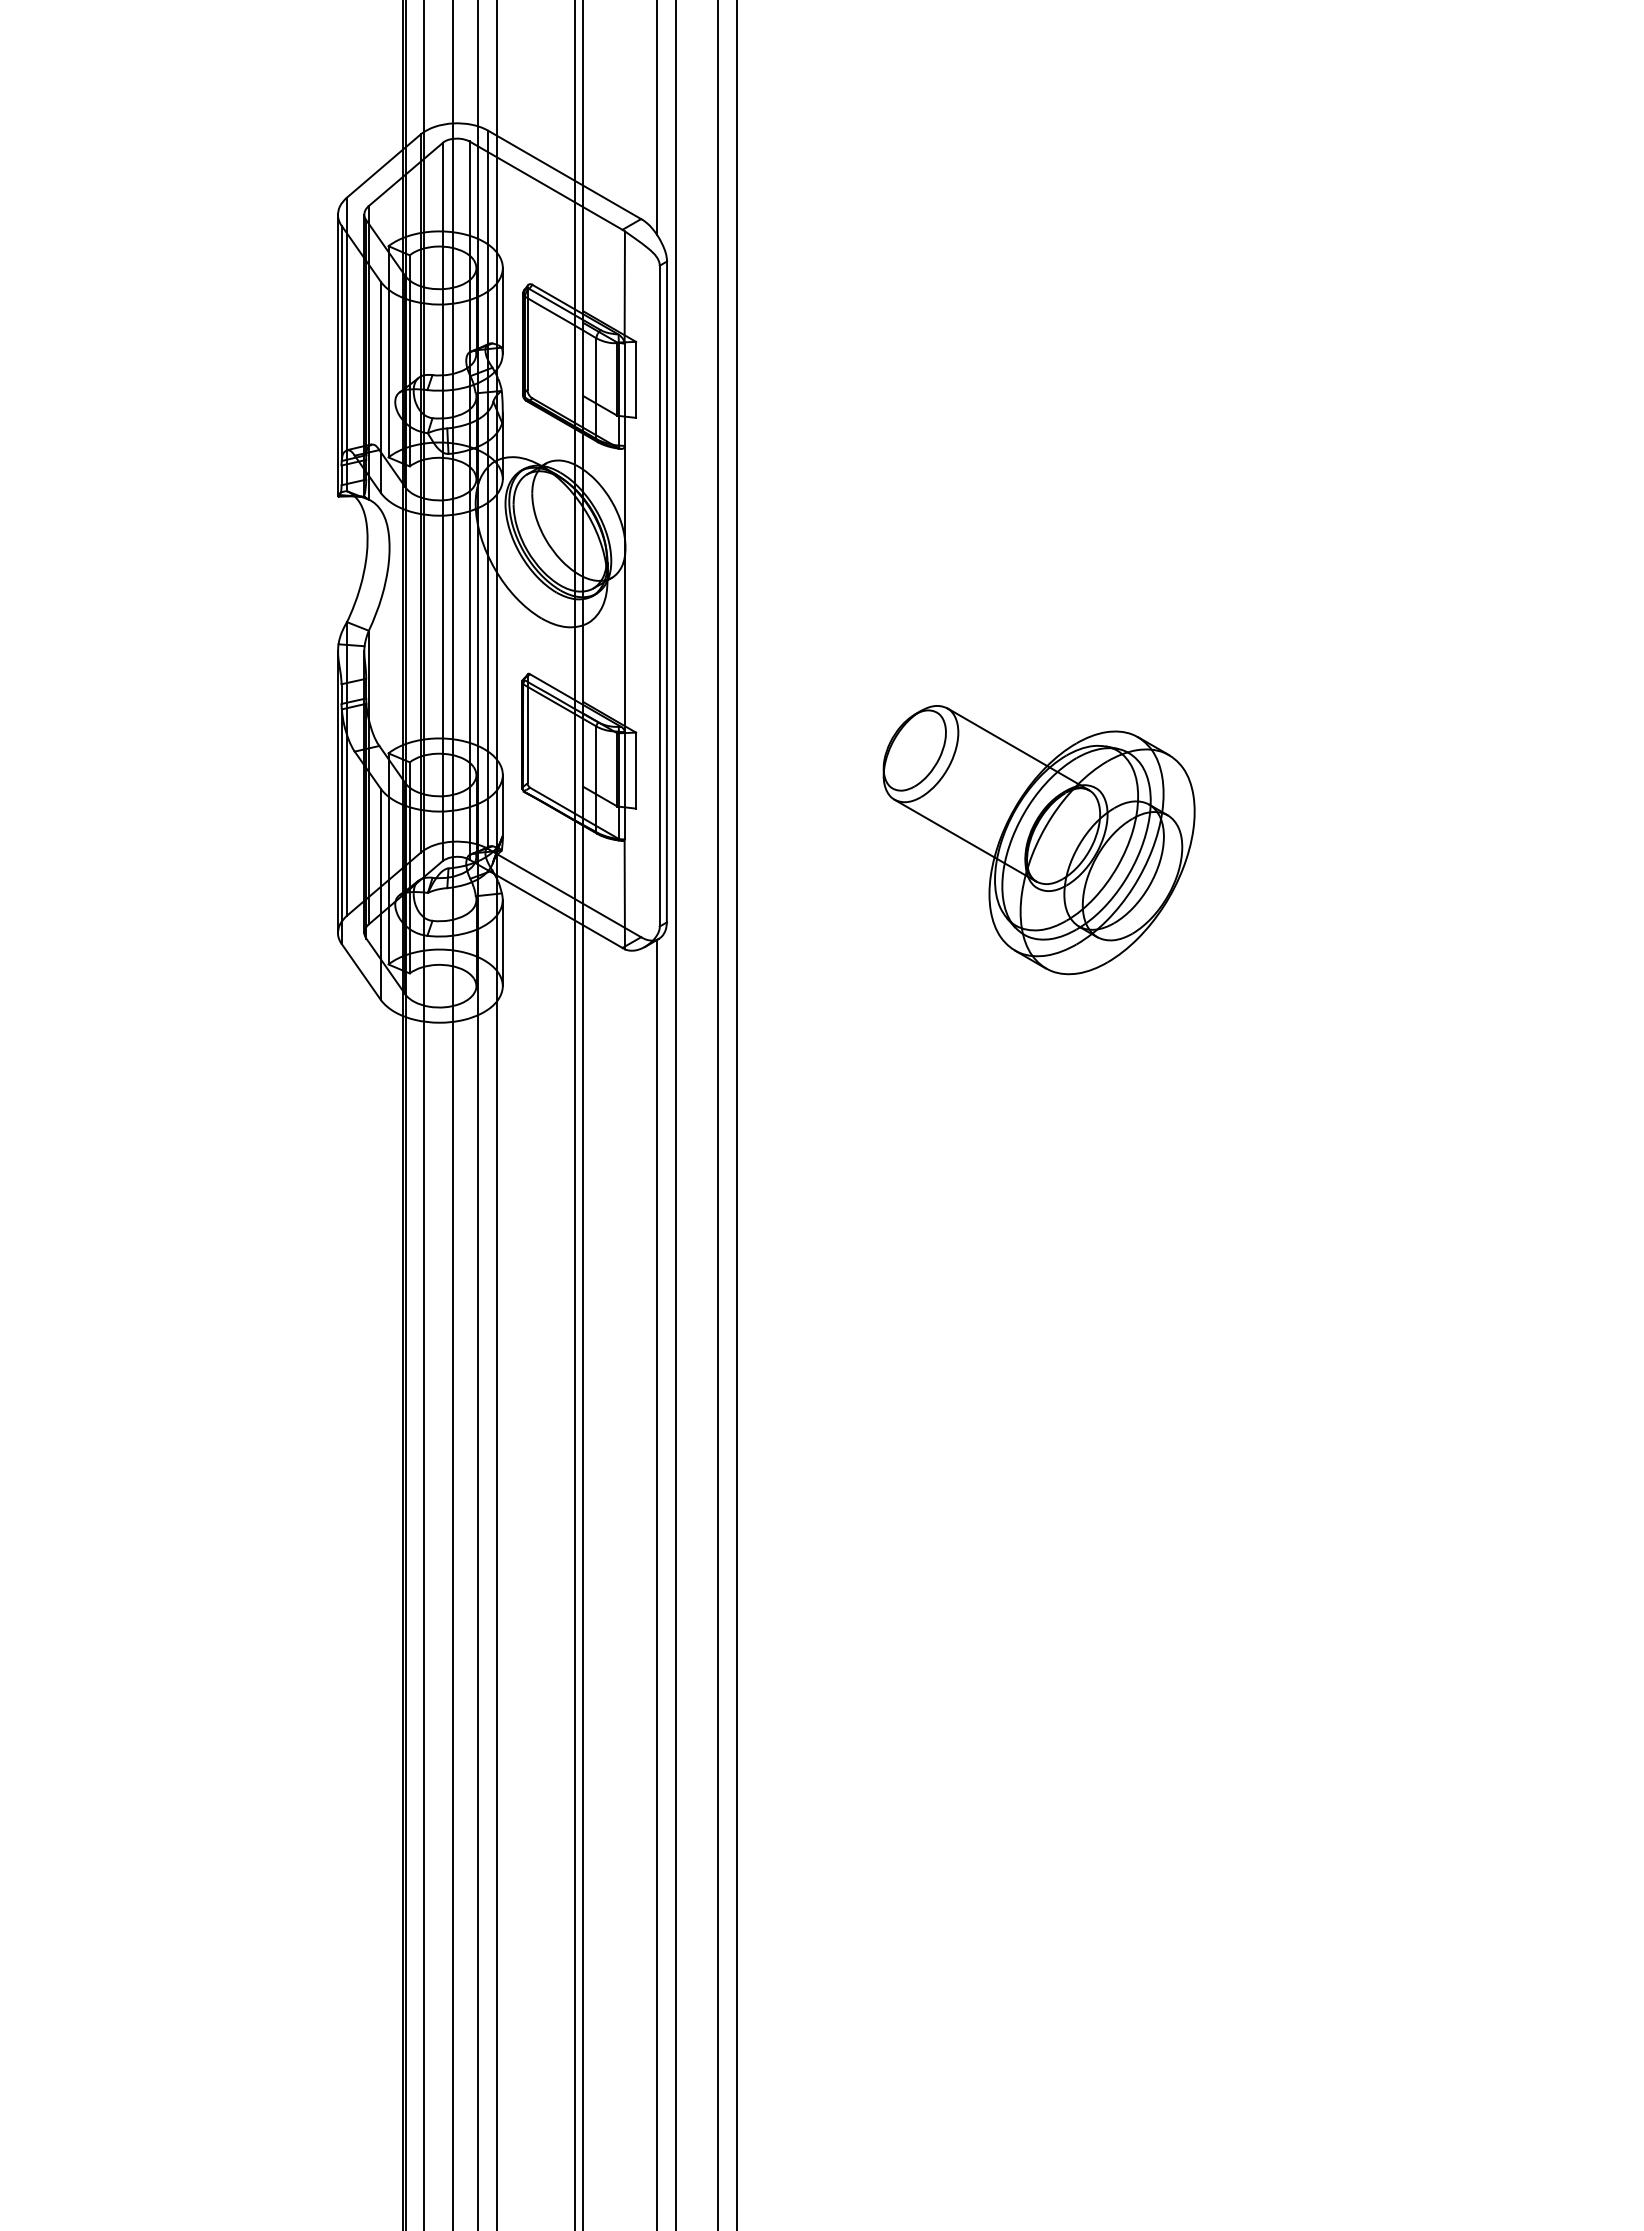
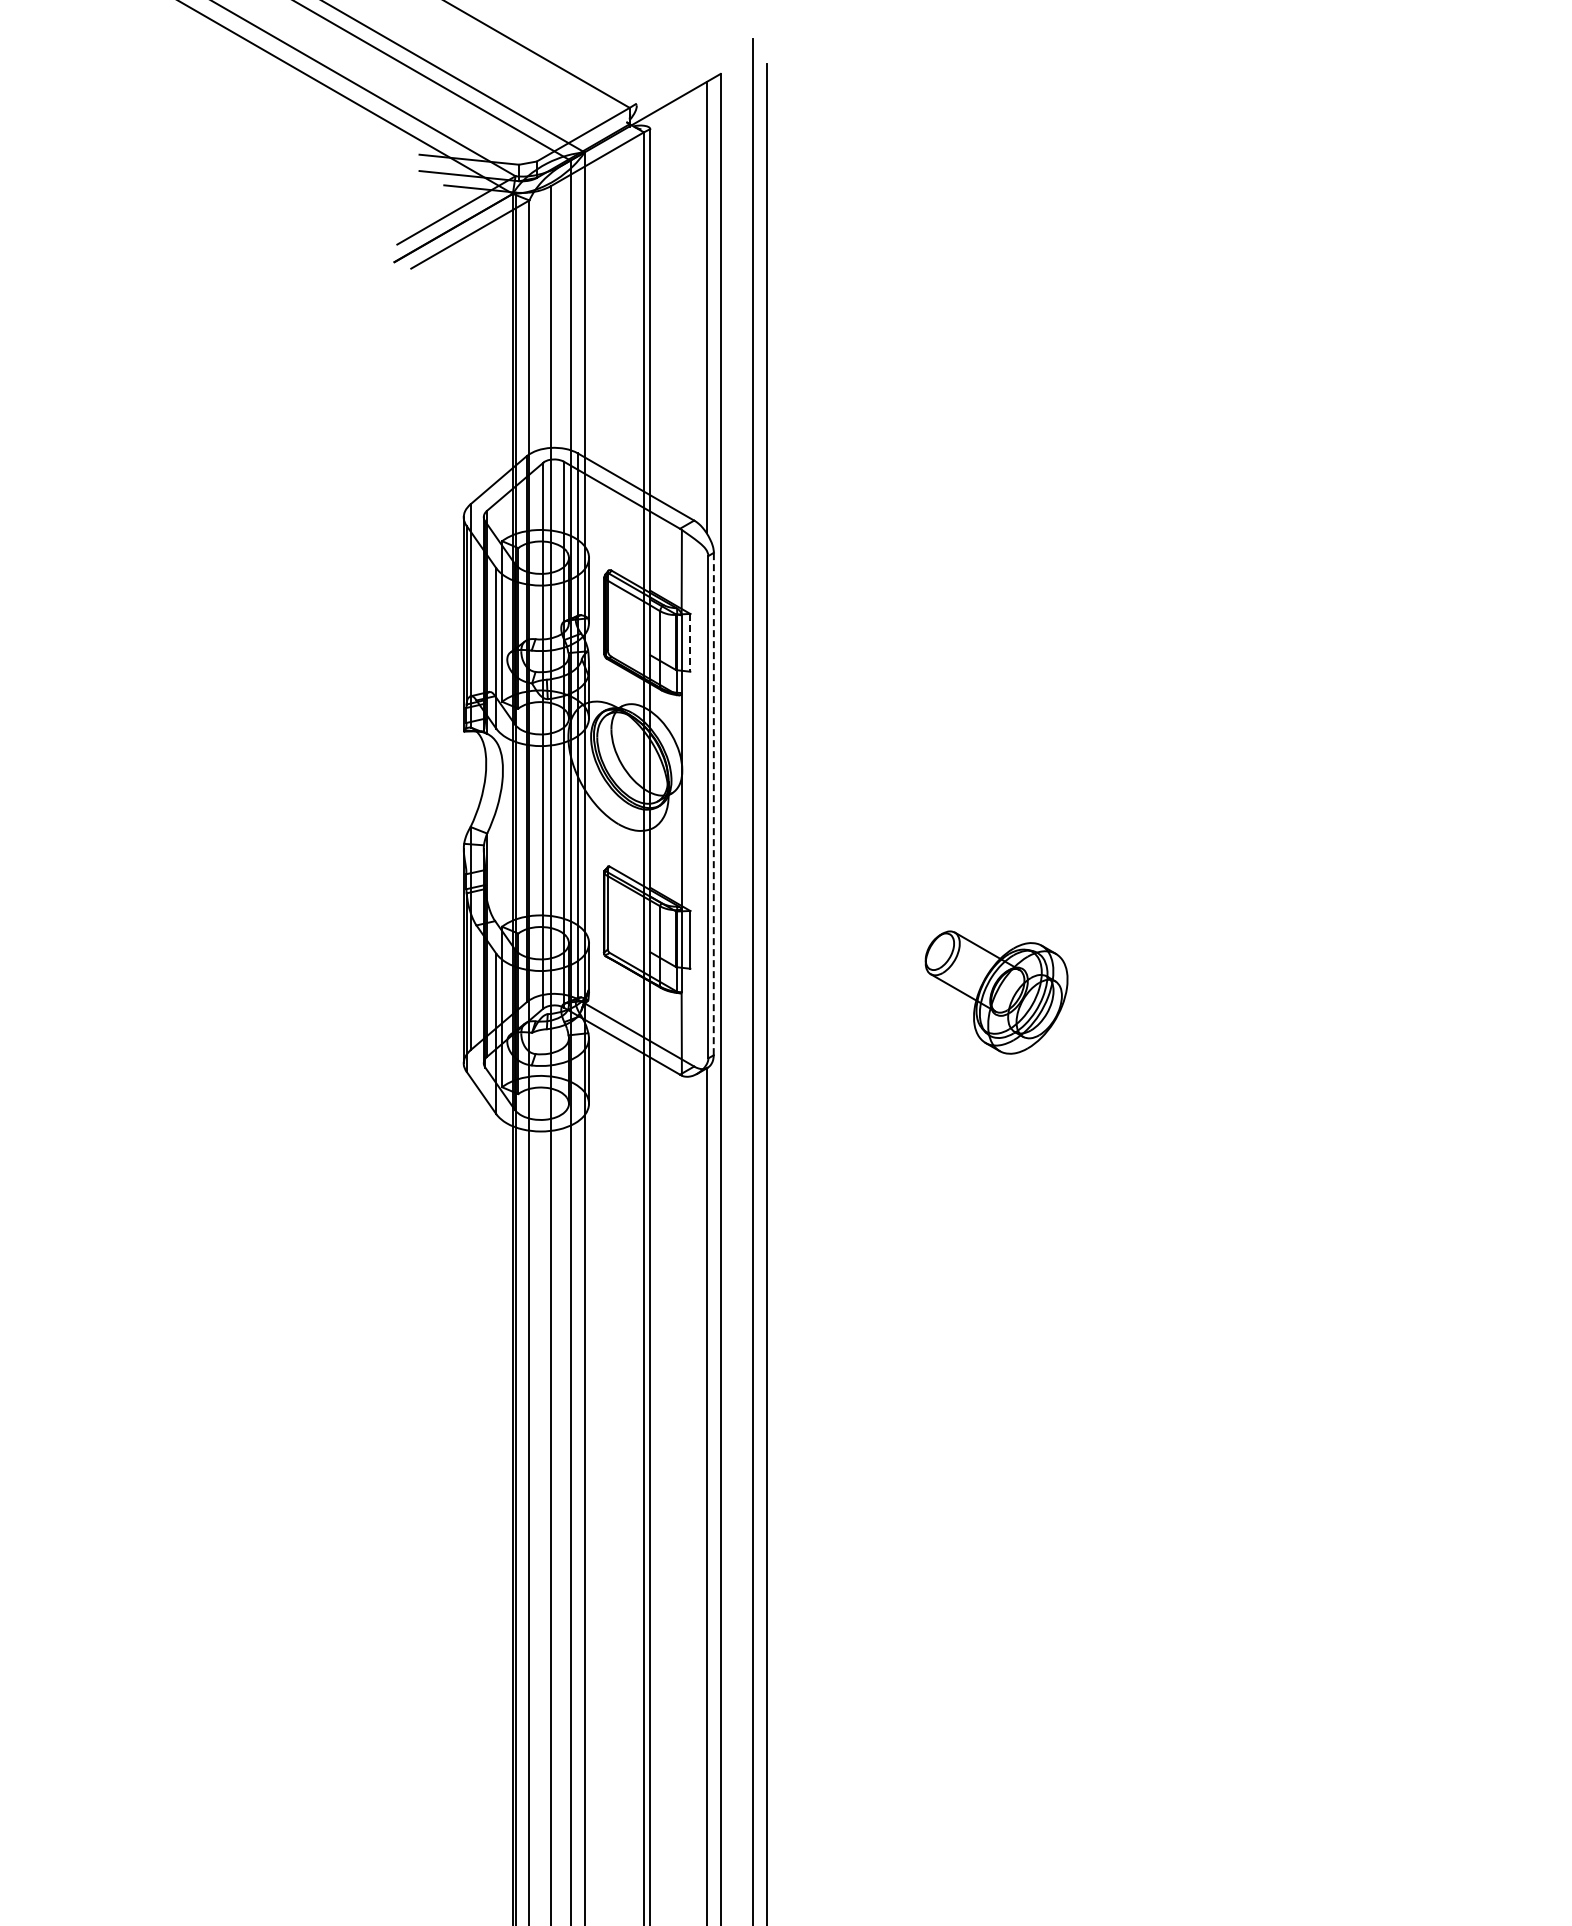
line: (636, 379) -> (690, 642), solid -> dashed
line: (666, 591) -> (713, 803), solid -> dashed
part: (1038, 839) -> (996, 992), size x0.6

